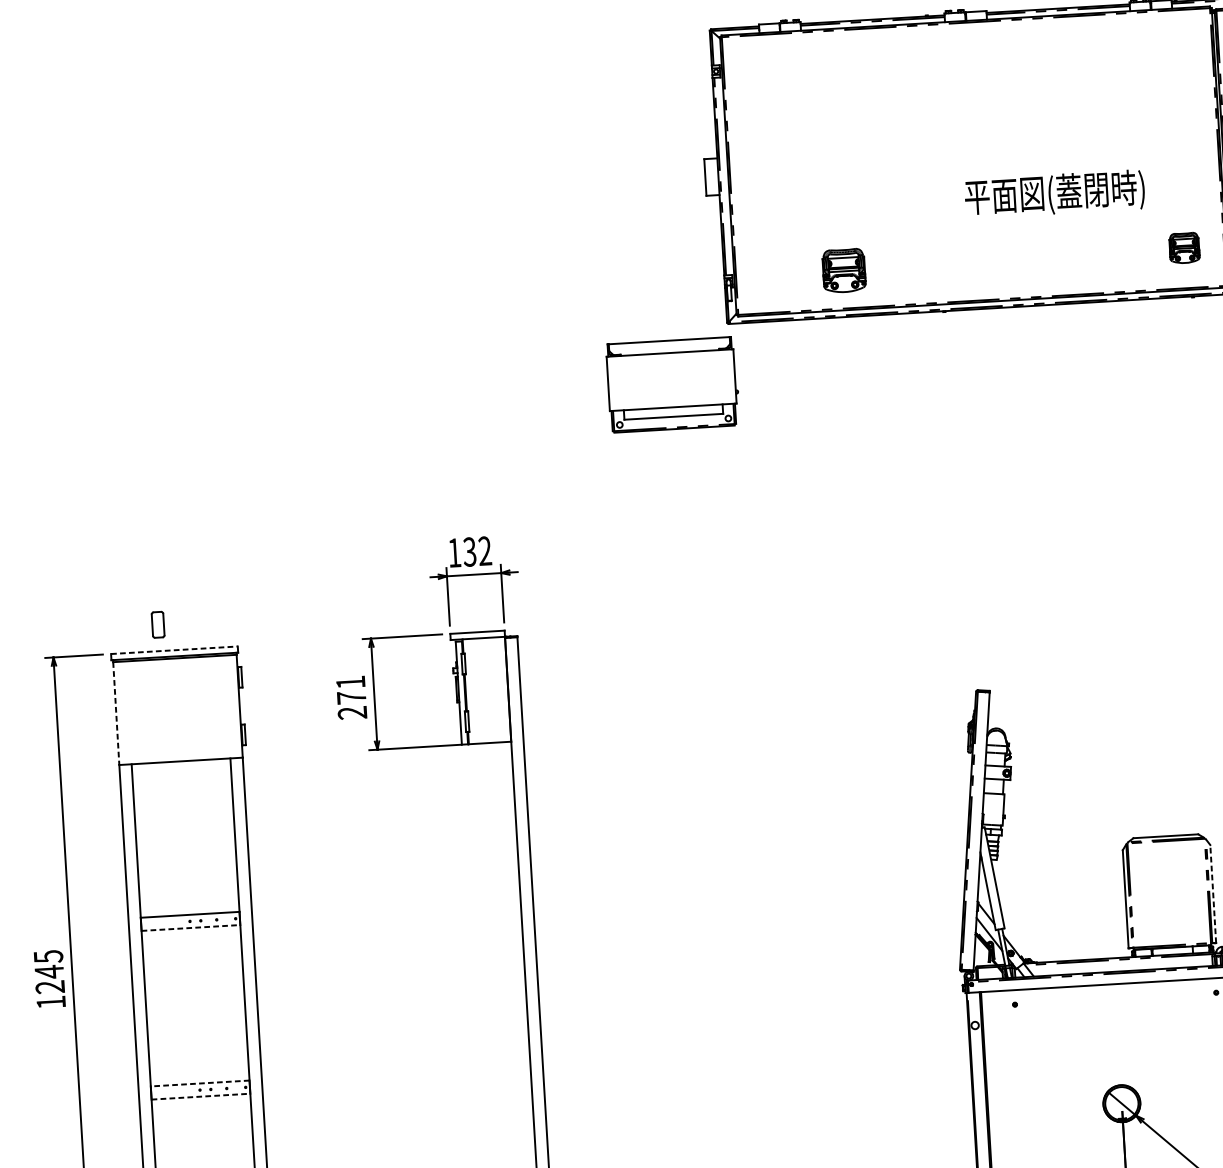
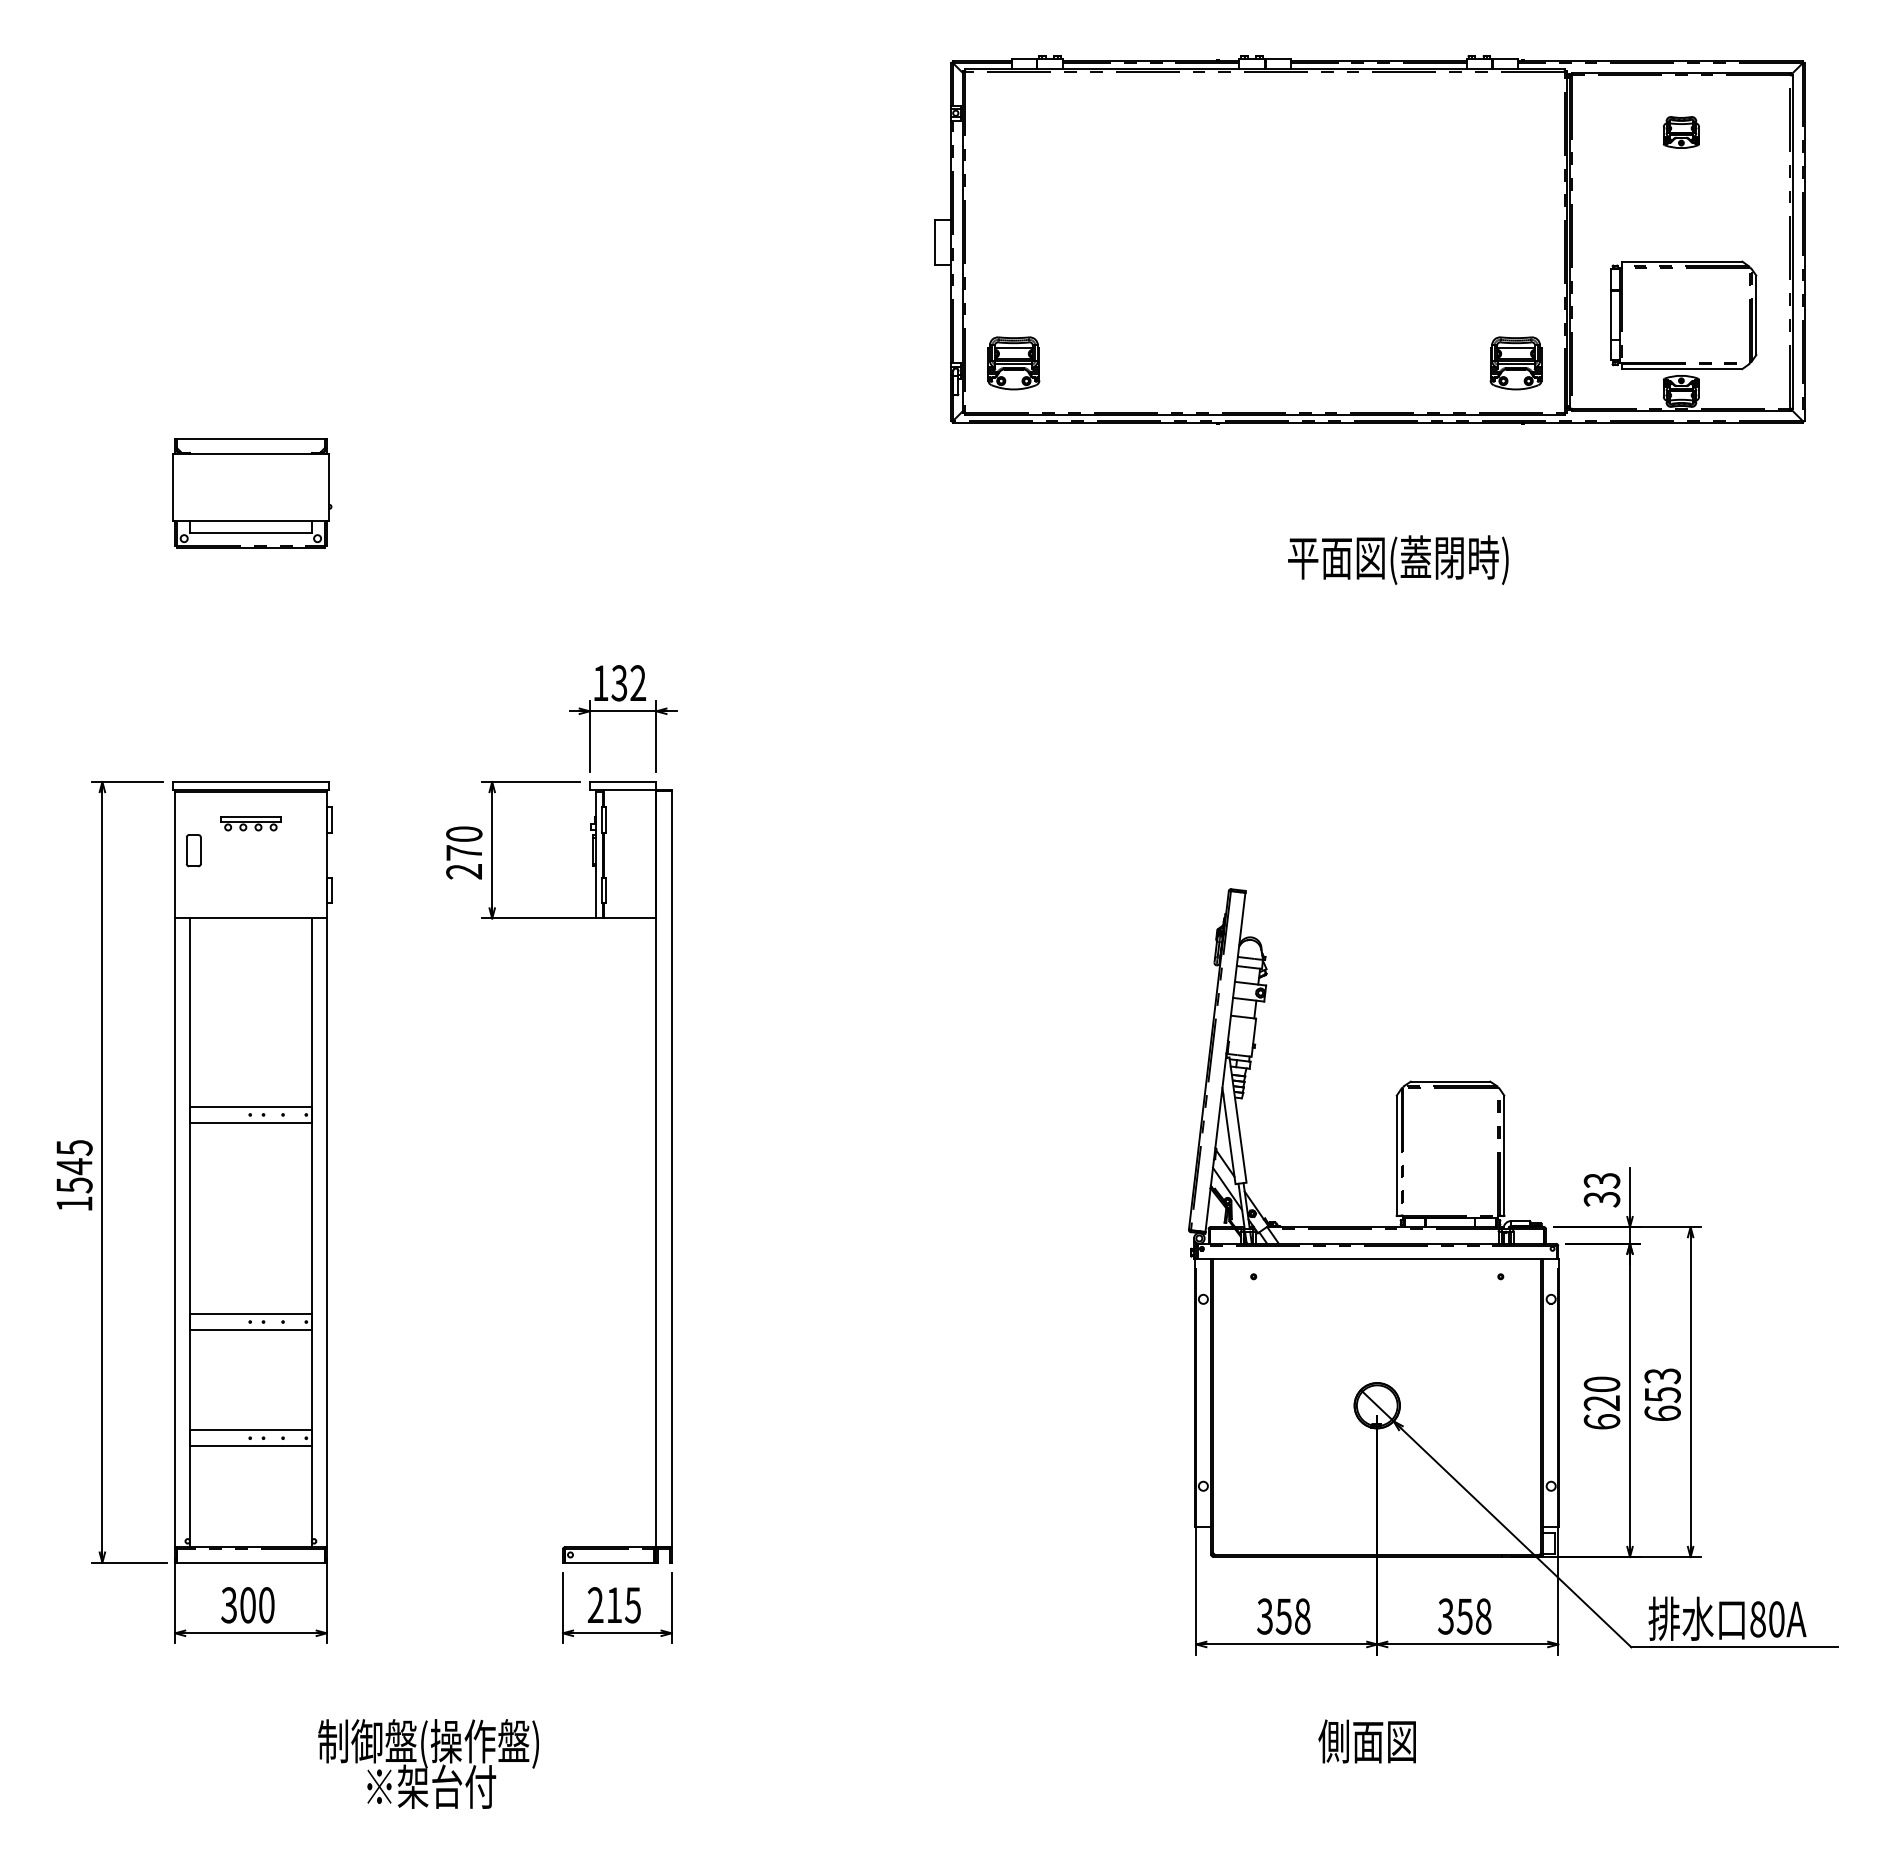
text: (1054, 193) -> (1398, 559), moved
part: (1184, 248) -> (1515, 363), size x1.43
part: (843, 270) -> (1013, 363), moved
part: (673, 384) -> (252, 493), moved
part: (157, 624) -> (193, 850), moved
line: (174, 649) -> (250, 781), dashed -> solid
text: (350, 681) -> (464, 833), 271 -> 270
part: (176, 684) -> (250, 823), added
line: (116, 713) -> (175, 855), dashed -> solid
line: (1213, 893) -> (1504, 1155), dashed -> solid
line: (190, 928) -> (250, 1123), dashed -> solid
text: (50, 987) -> (74, 1185), 1245 -> 1545
line: (199, 1083) -> (250, 1313), dashed -> solid
line: (200, 1096) -> (250, 1330), dashed -> solid

